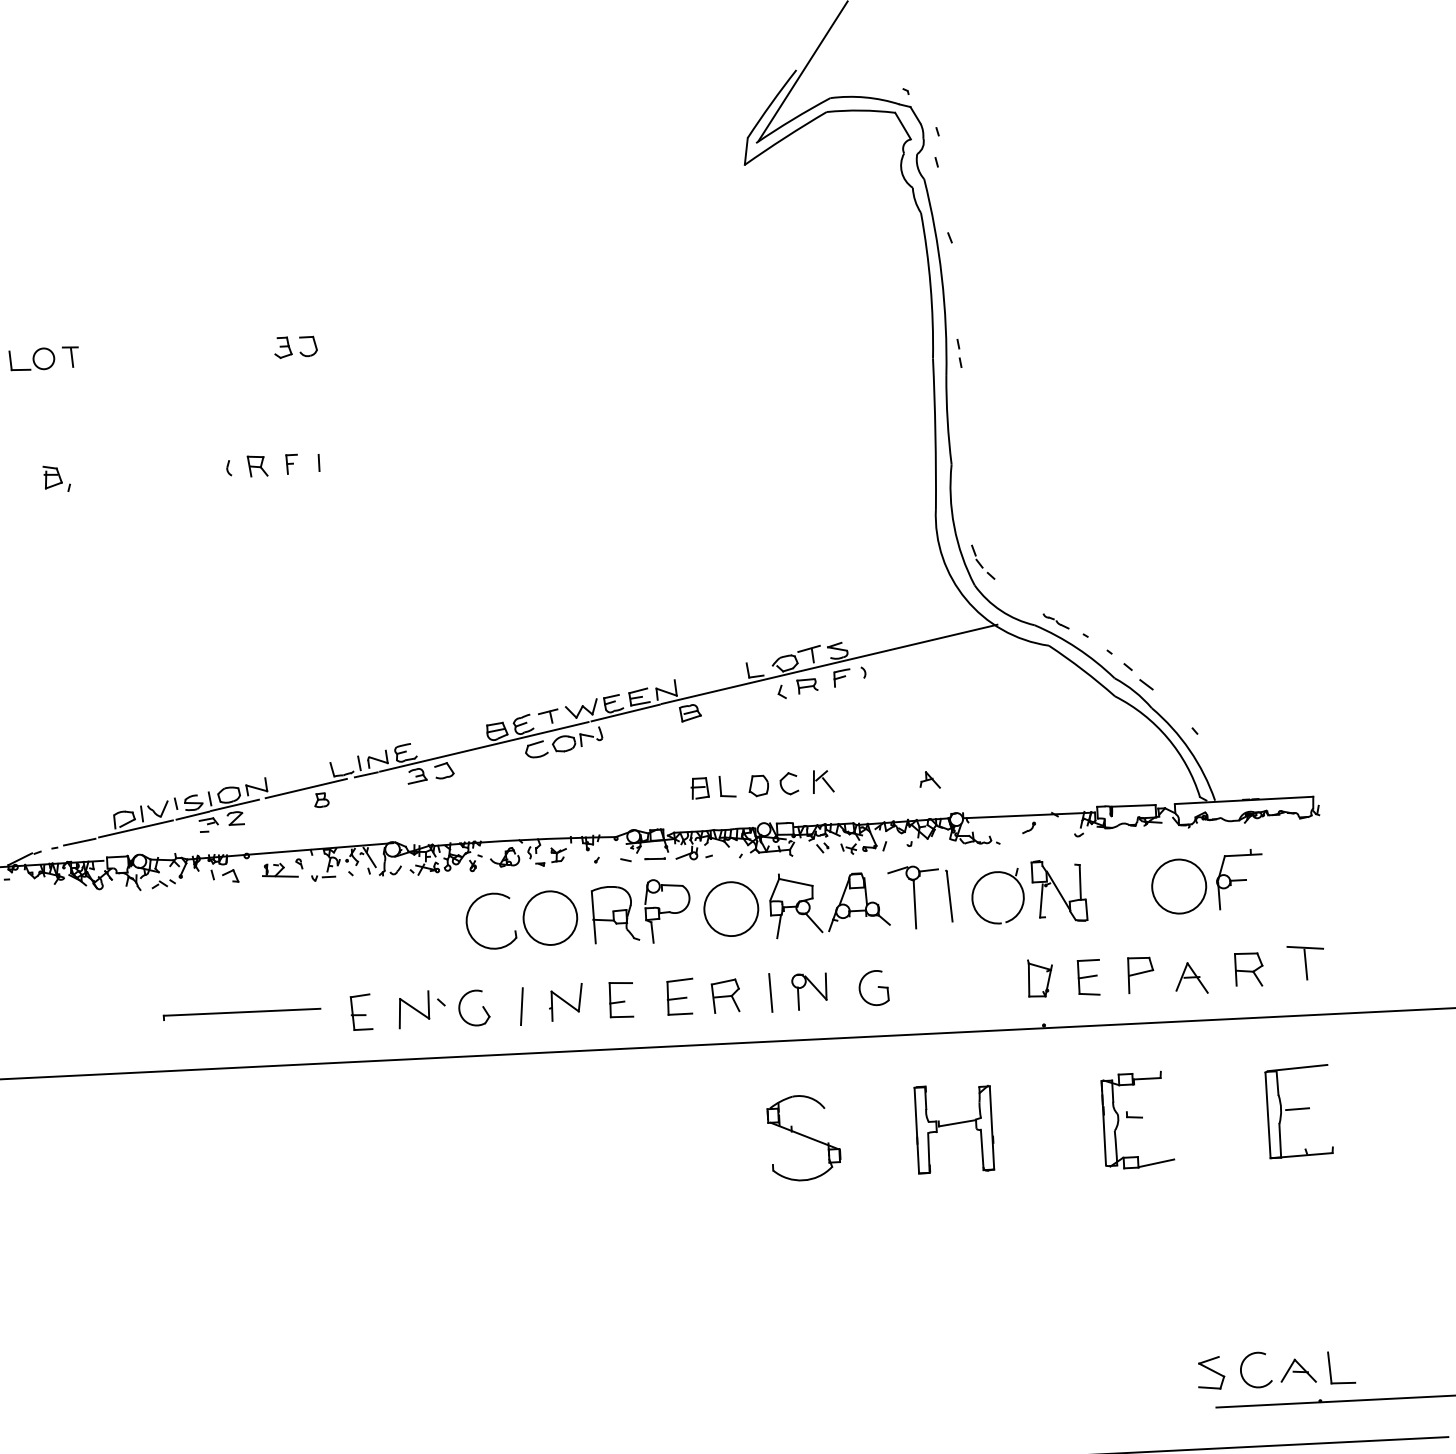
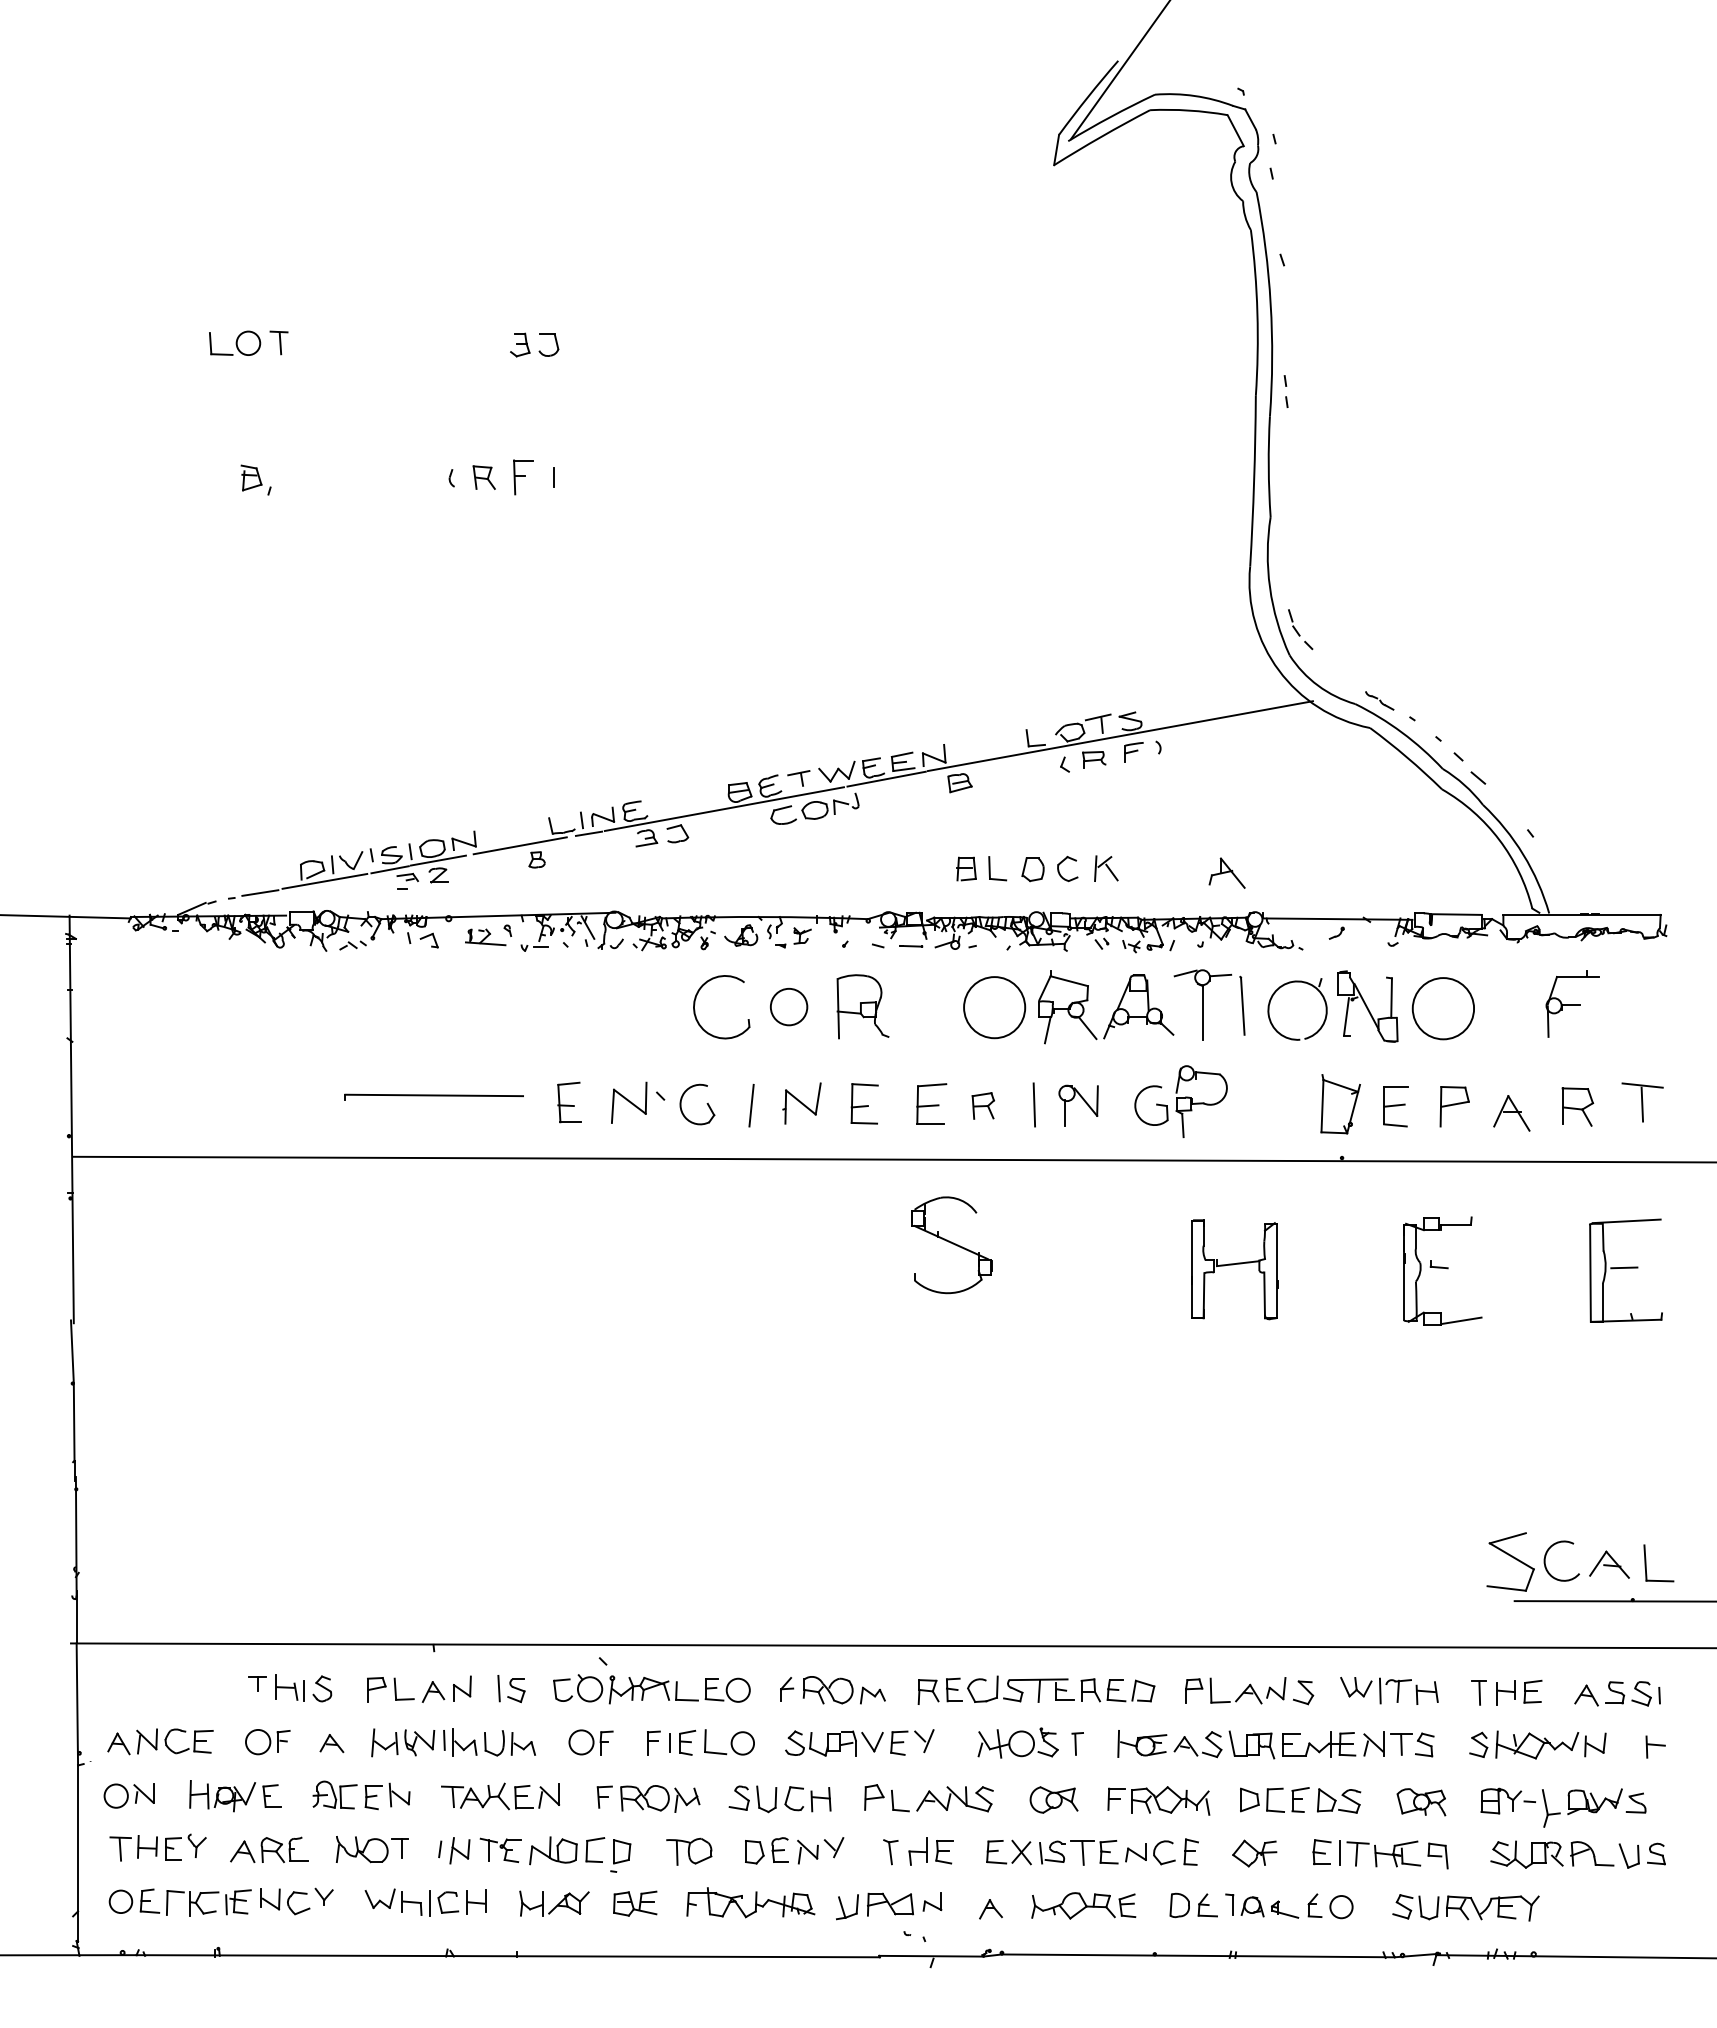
part: (291, 464) -> (522, 477), size x1.6
part: (930, 780) -> (1227, 873), size x1.6
circle: (1178, 886) -> (1442, 1008), moved
part: (667, 910) -> (1201, 1101), moved
circle: (549, 917) -> (788, 1006), size x0.6
part: (1040, 978) -> (1340, 1104), size x1.4
part: (726, 995) -> (983, 1105), size x0.7
part: (804, 1138) -> (951, 1245), moved
part: (1210, 1372) -> (1510, 1561), size x1.6

